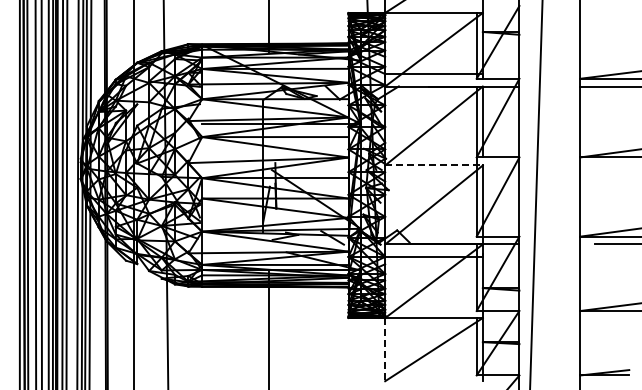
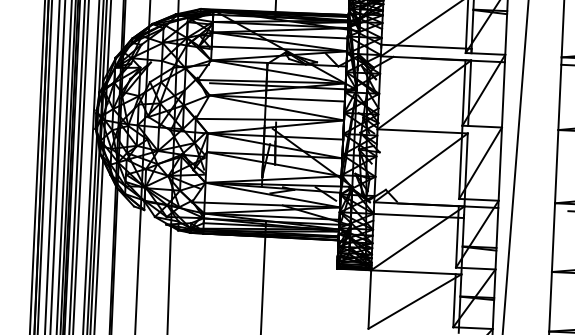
line: (434, 165) -> (423, 131), dashed -> solid
line: (385, 349) -> (370, 299), dashed -> solid

